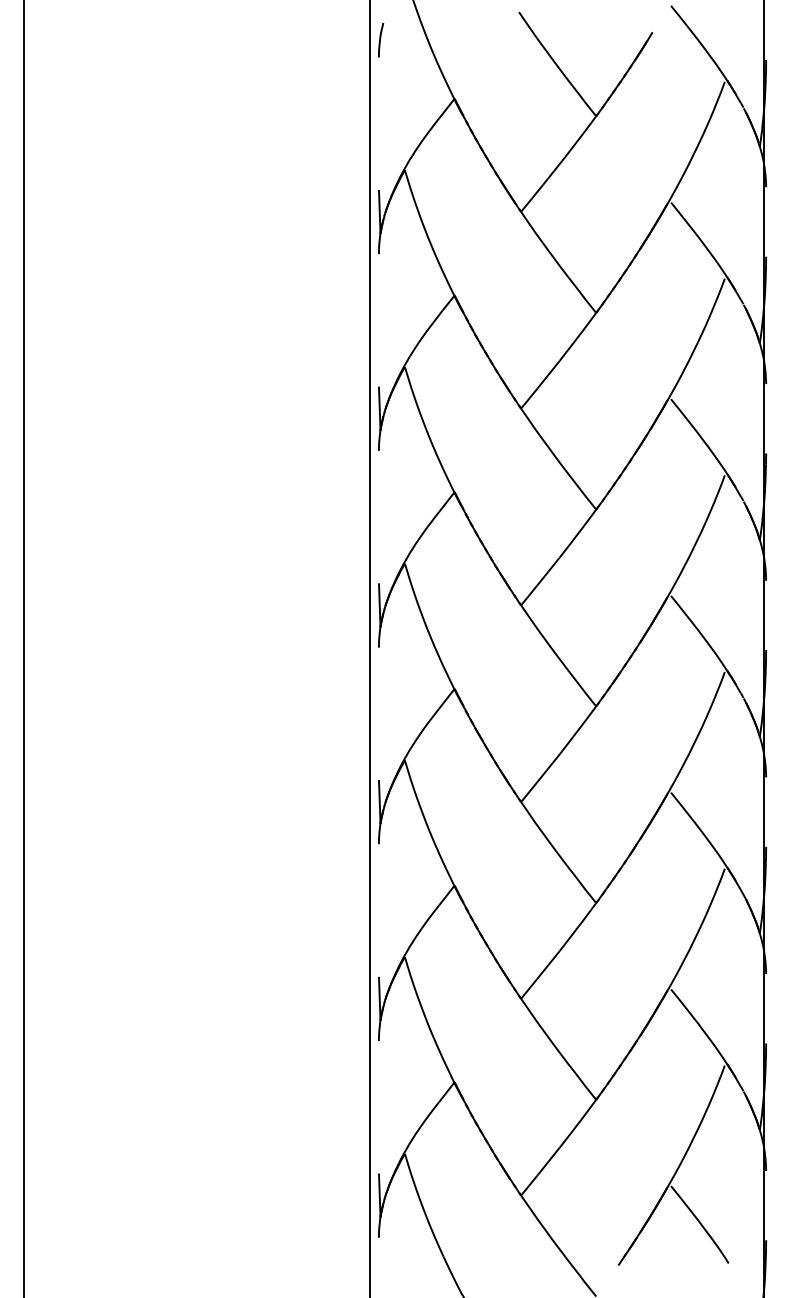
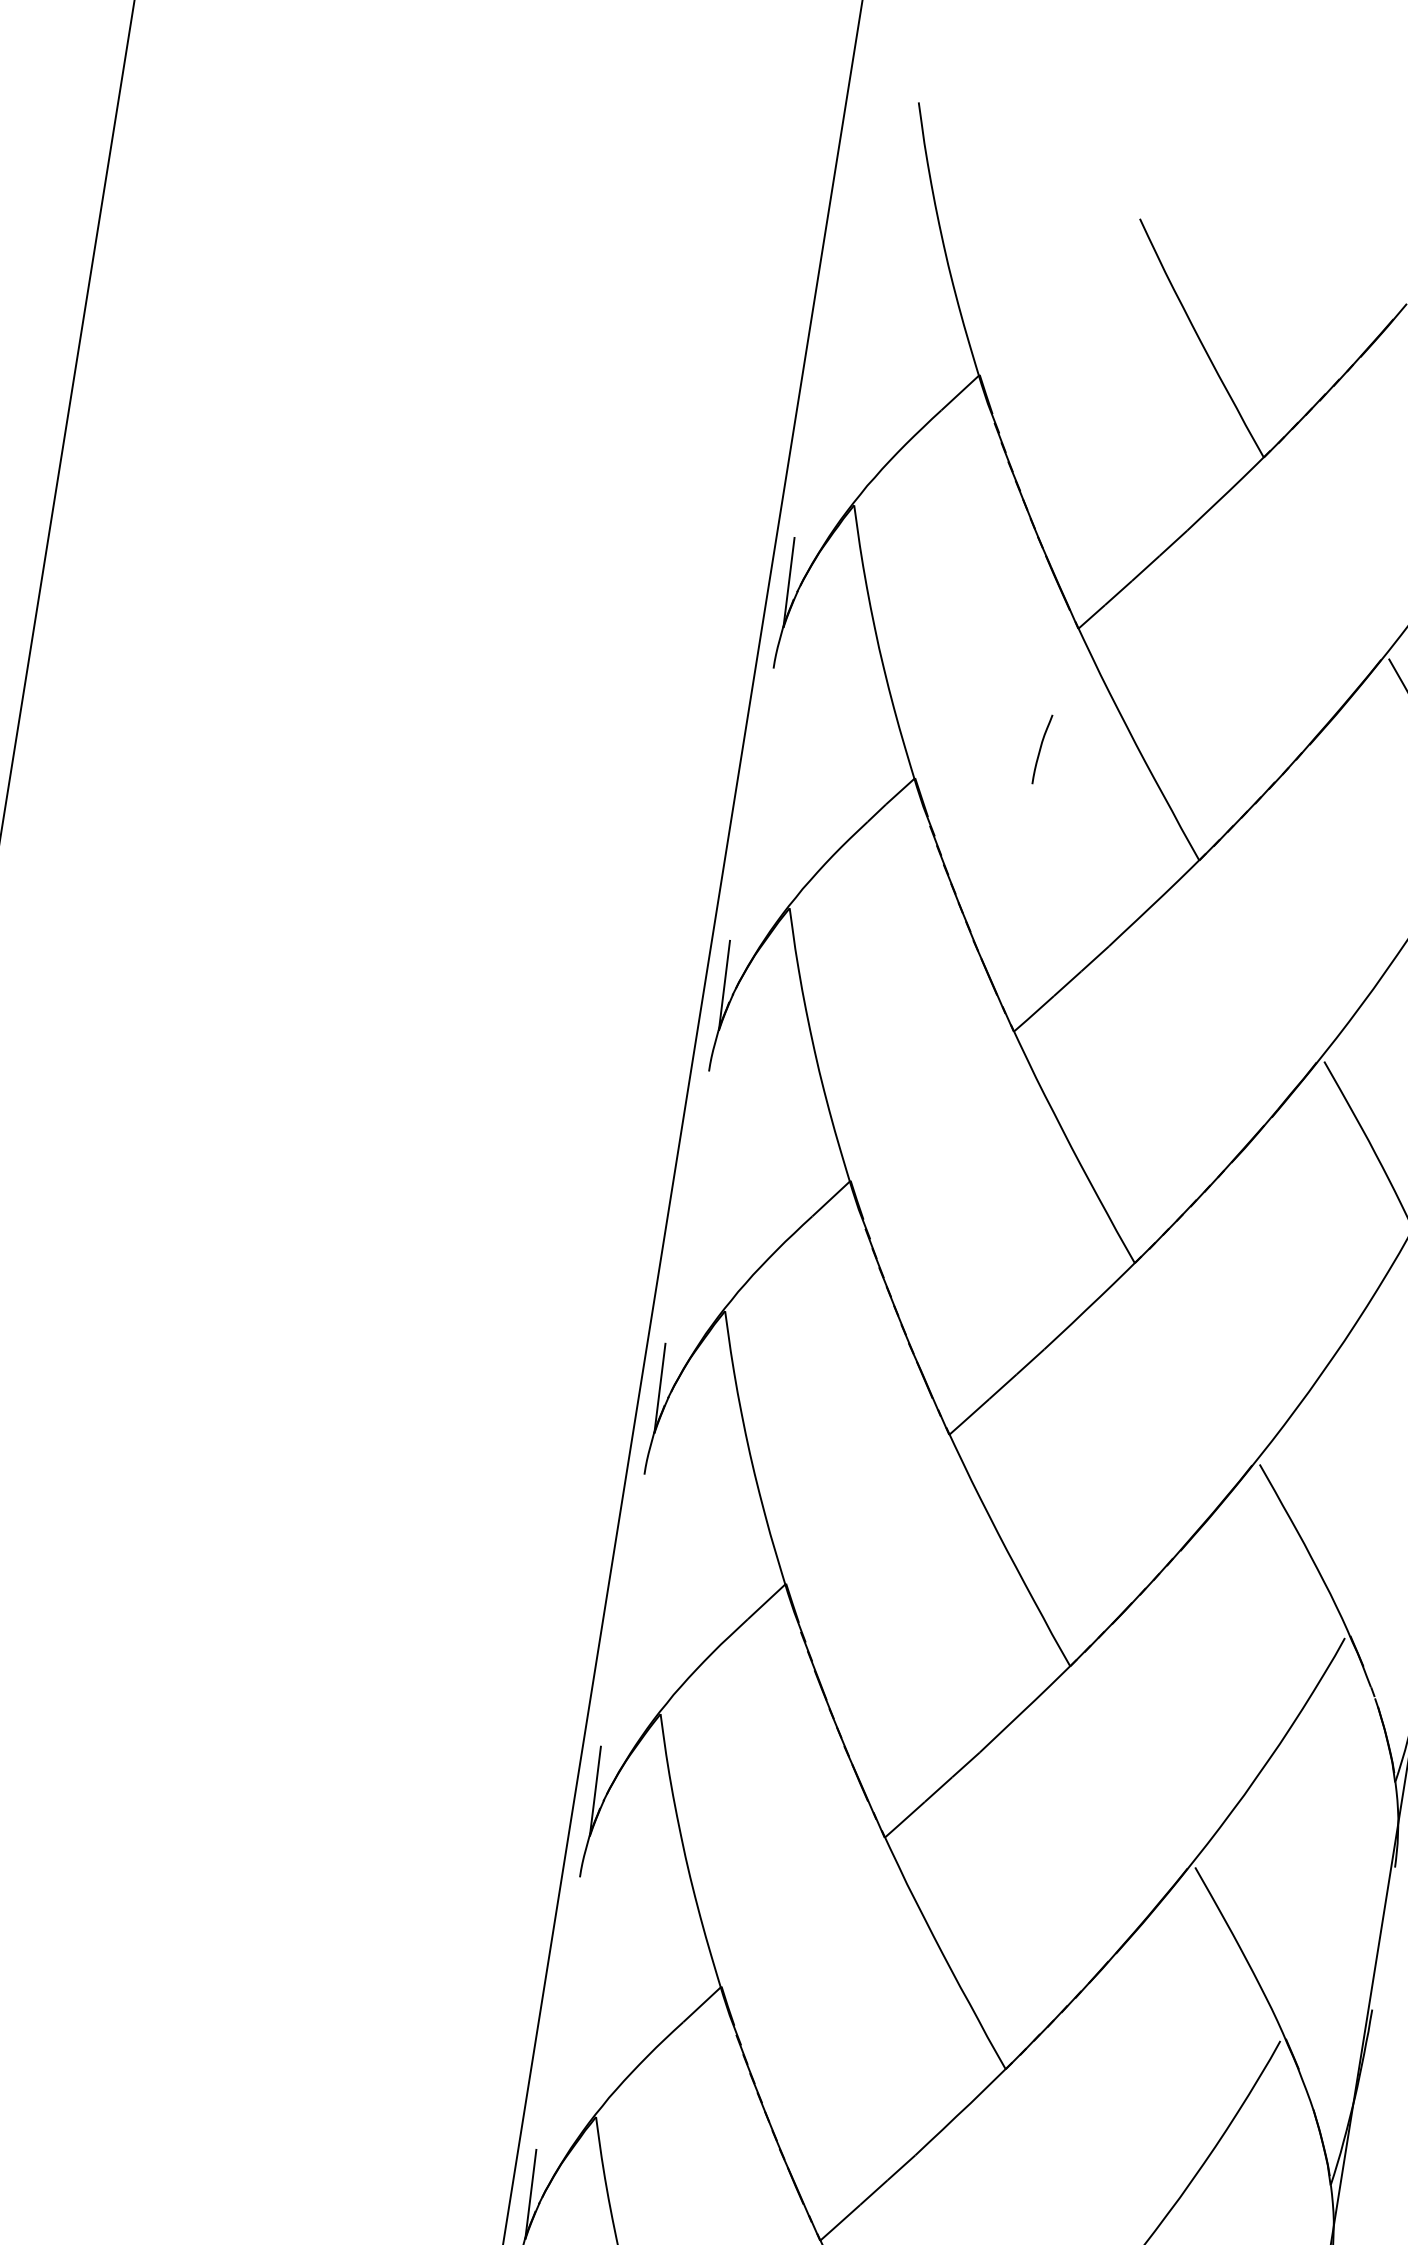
curve: (381, 38) -> (1043, 746), moved

